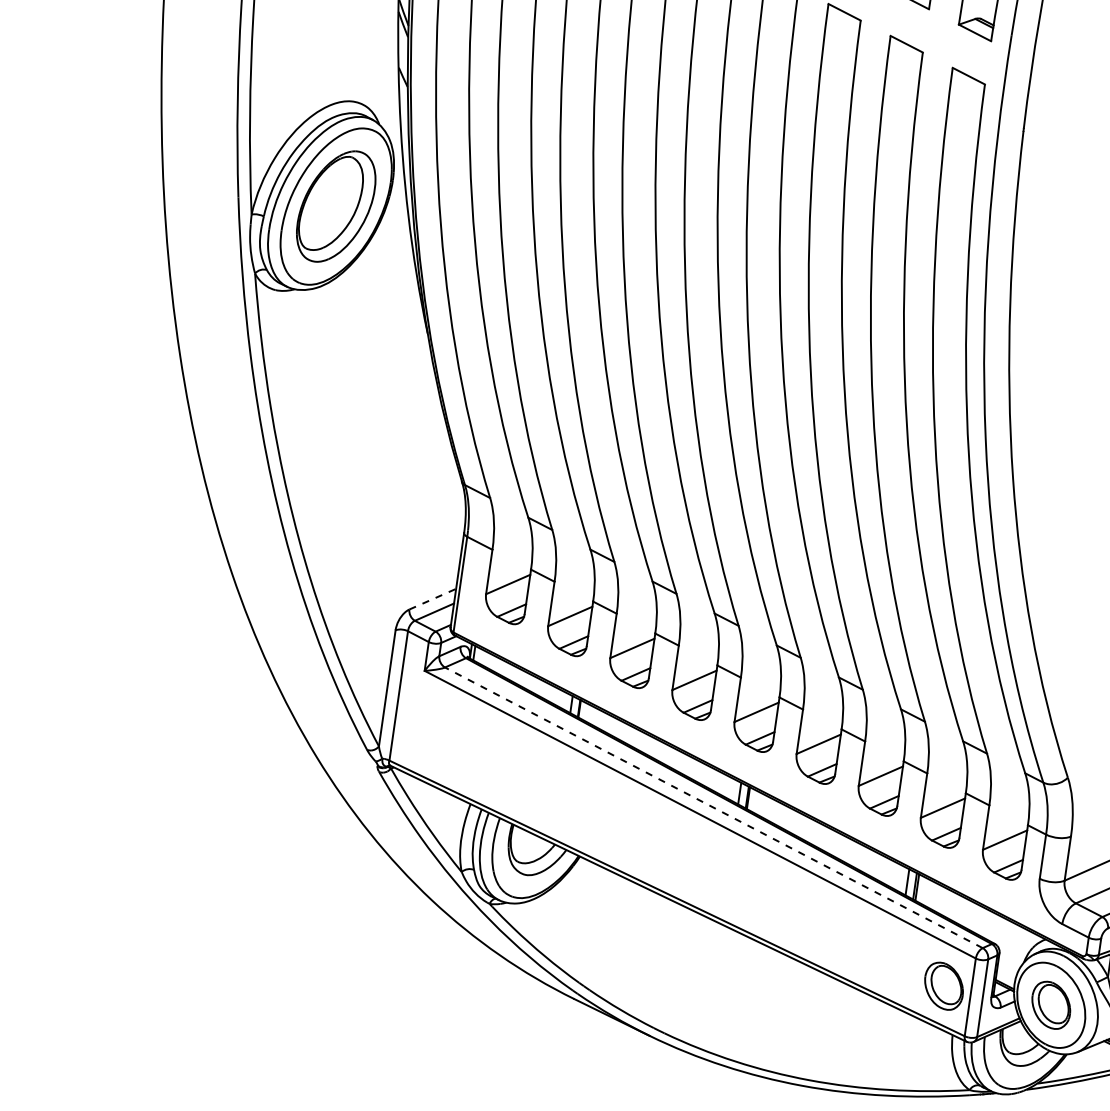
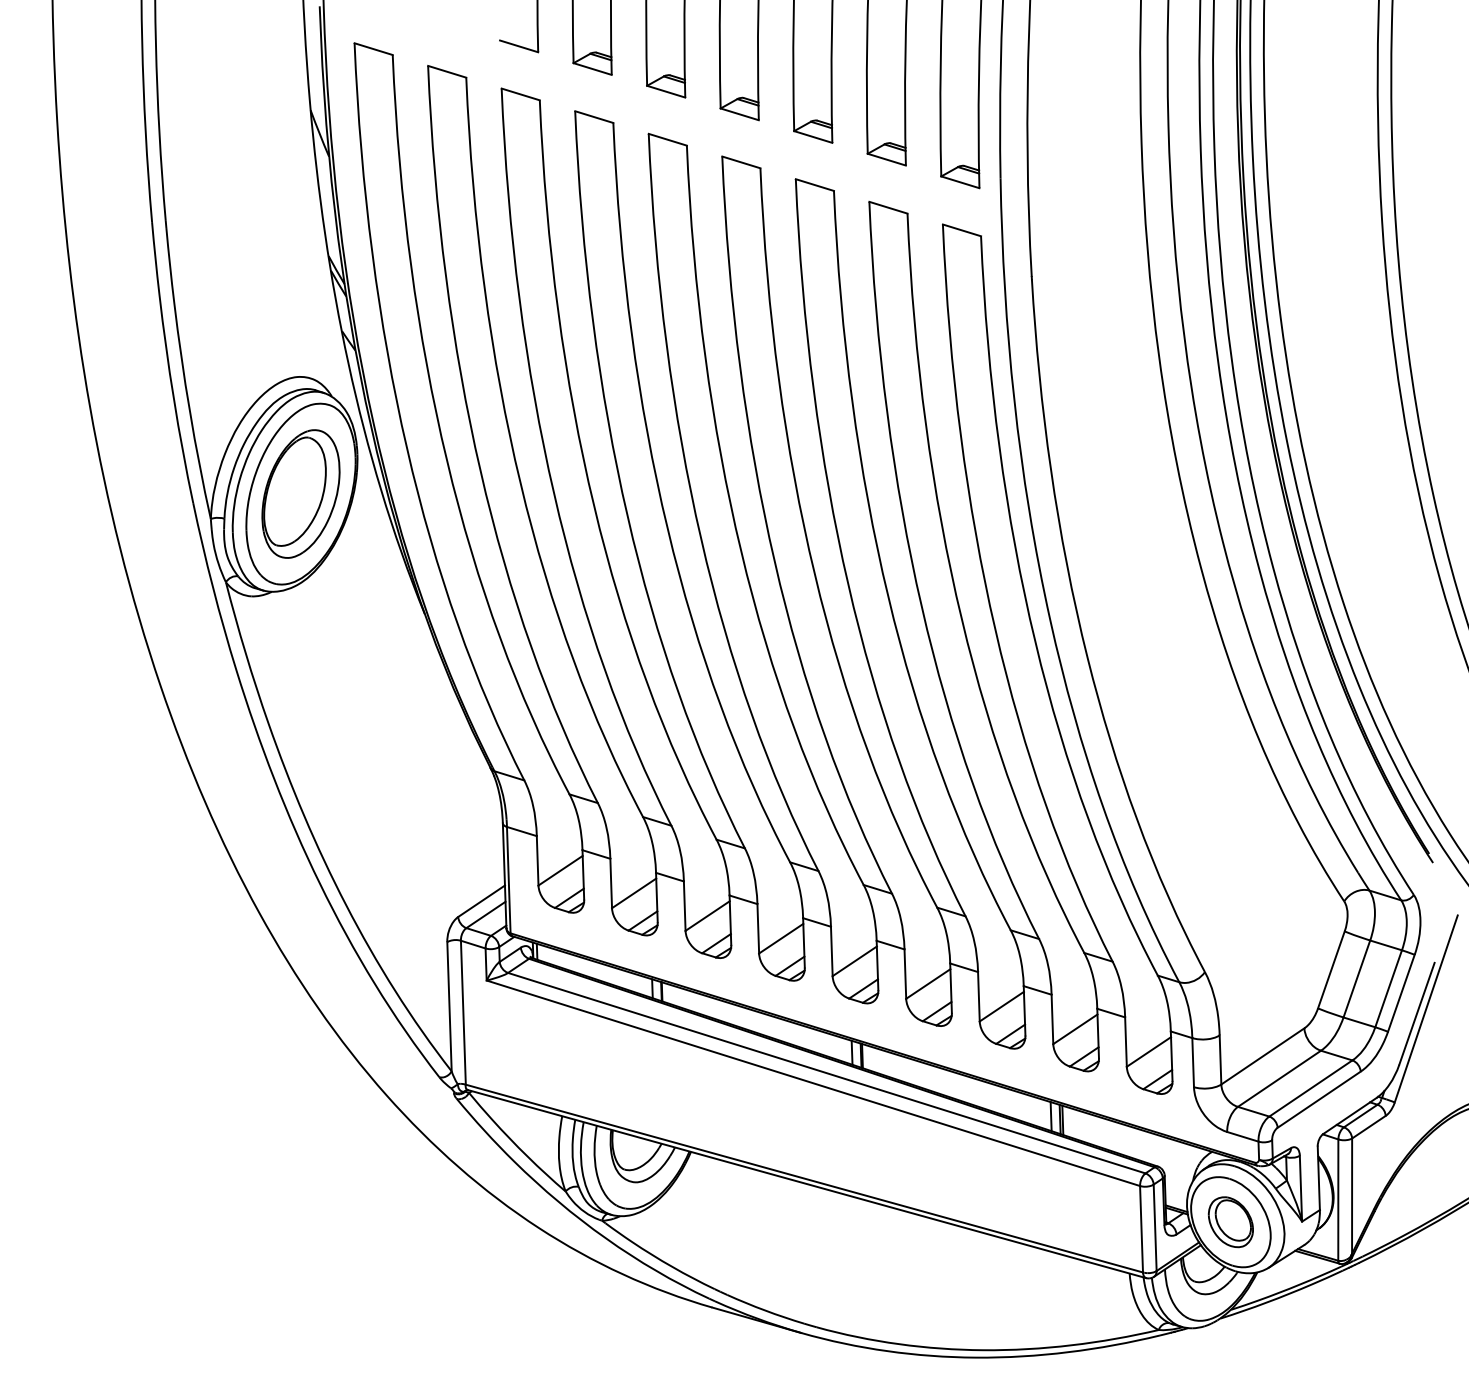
line: (433, 598) -> (482, 900), dashed -> solid
line: (713, 808) -> (826, 1073), dashed -> solid
part: (943, 986) -> (1110, 1222), removed

